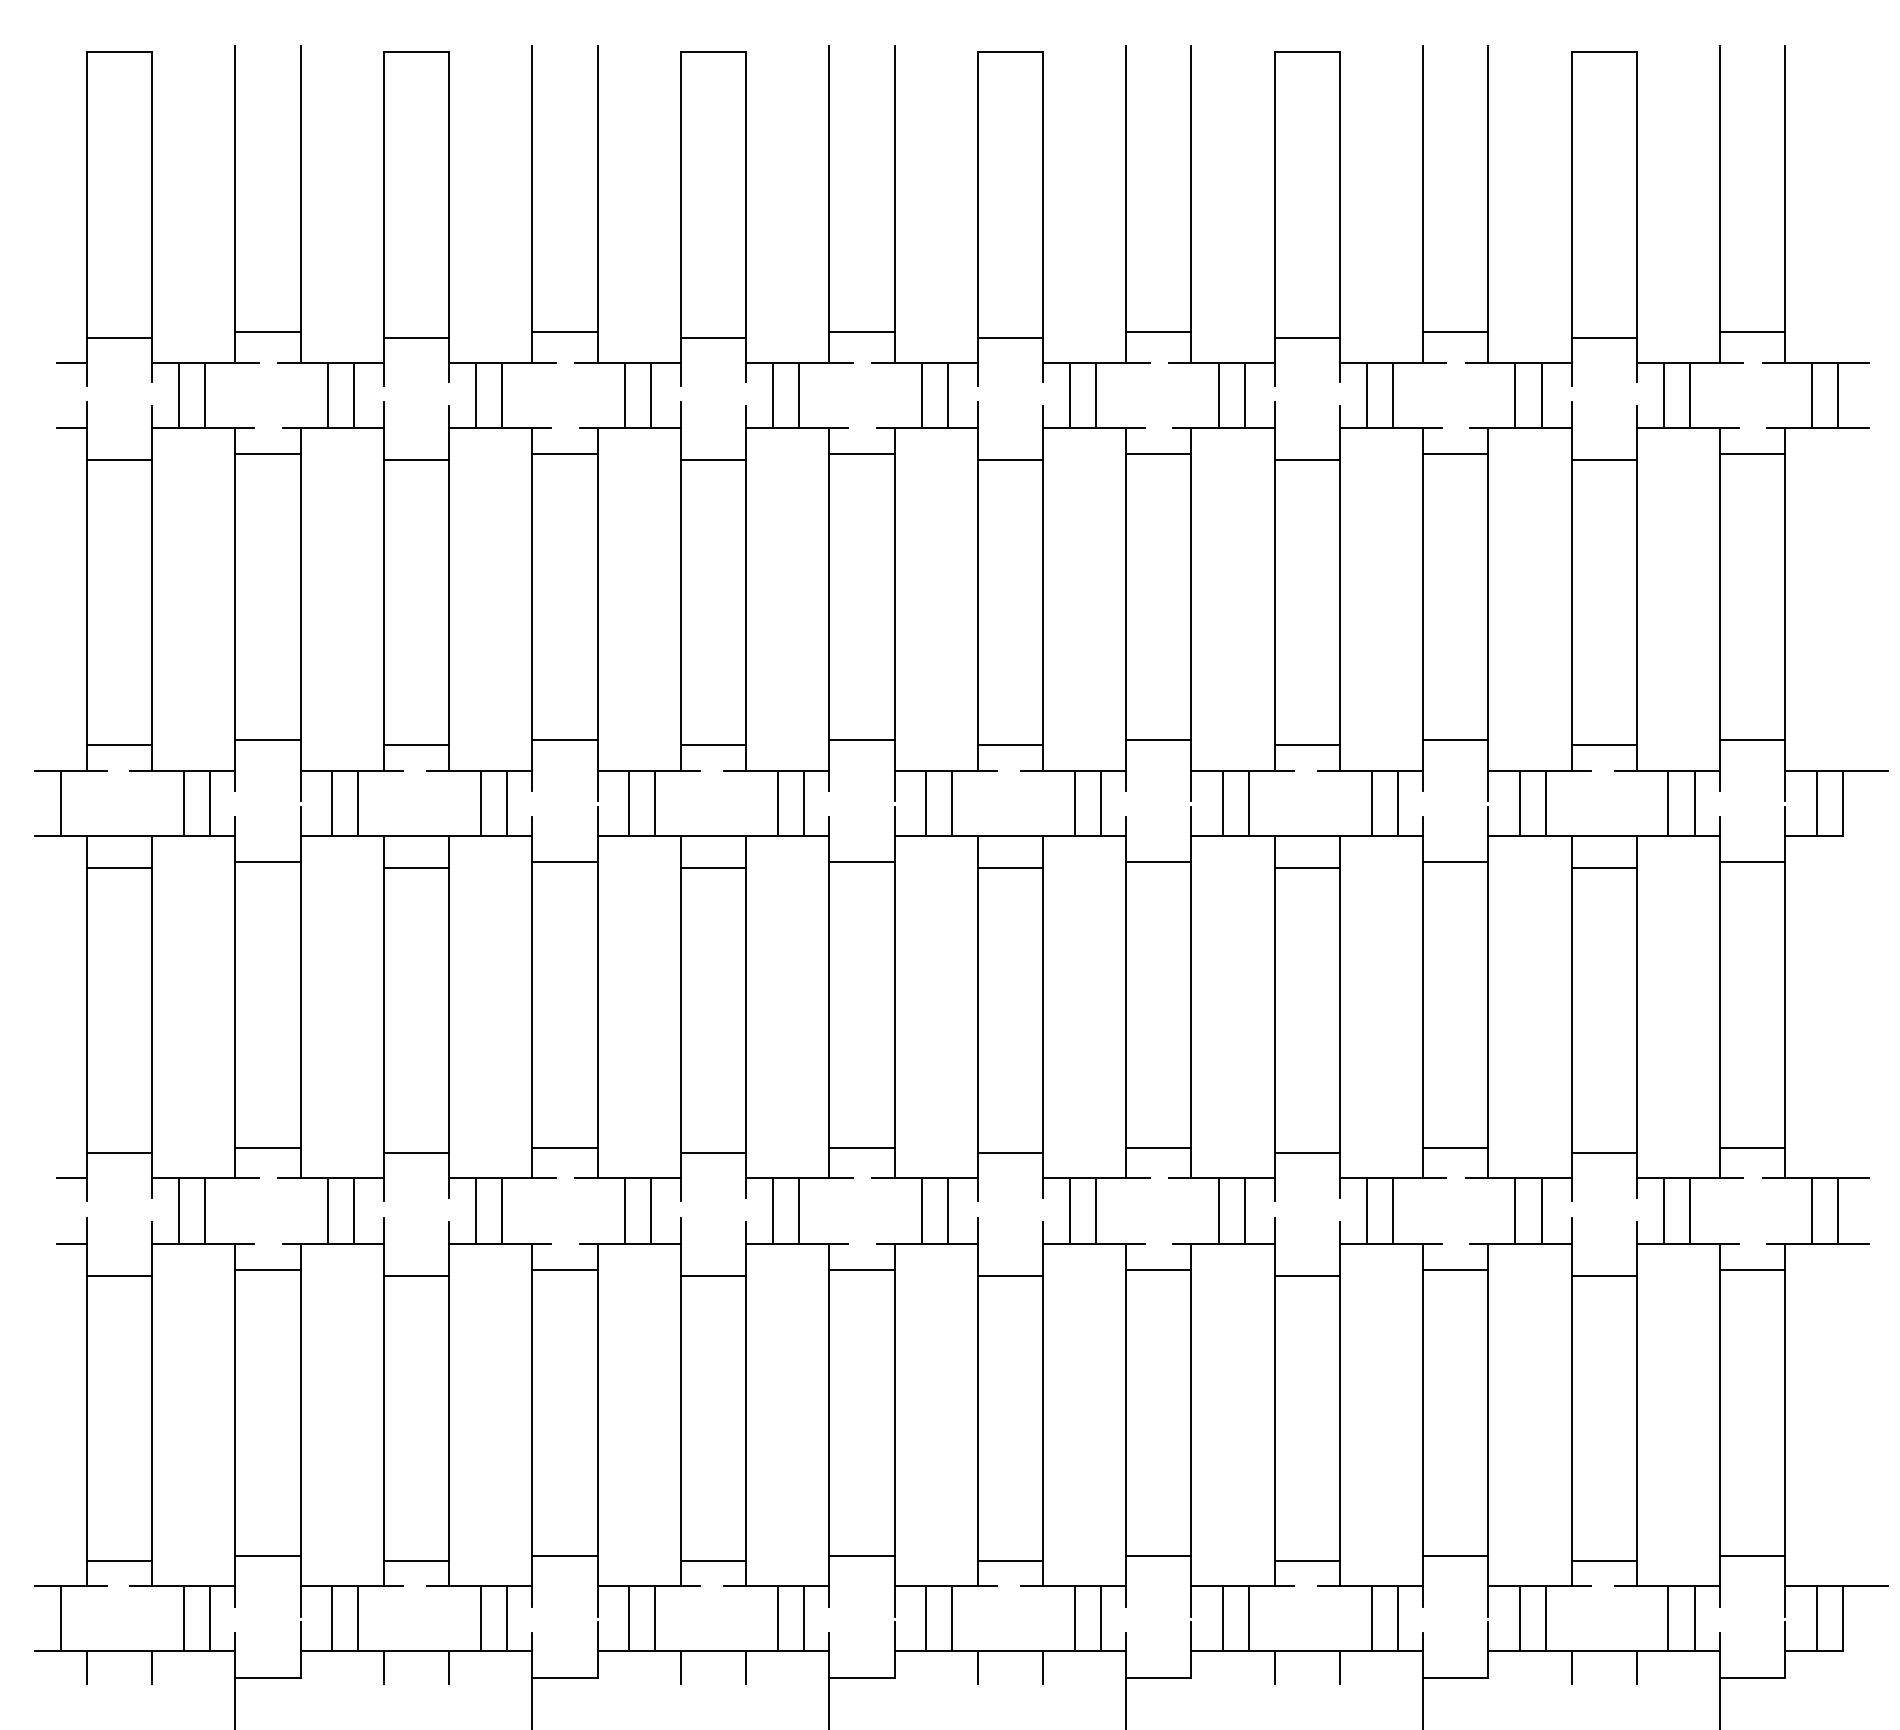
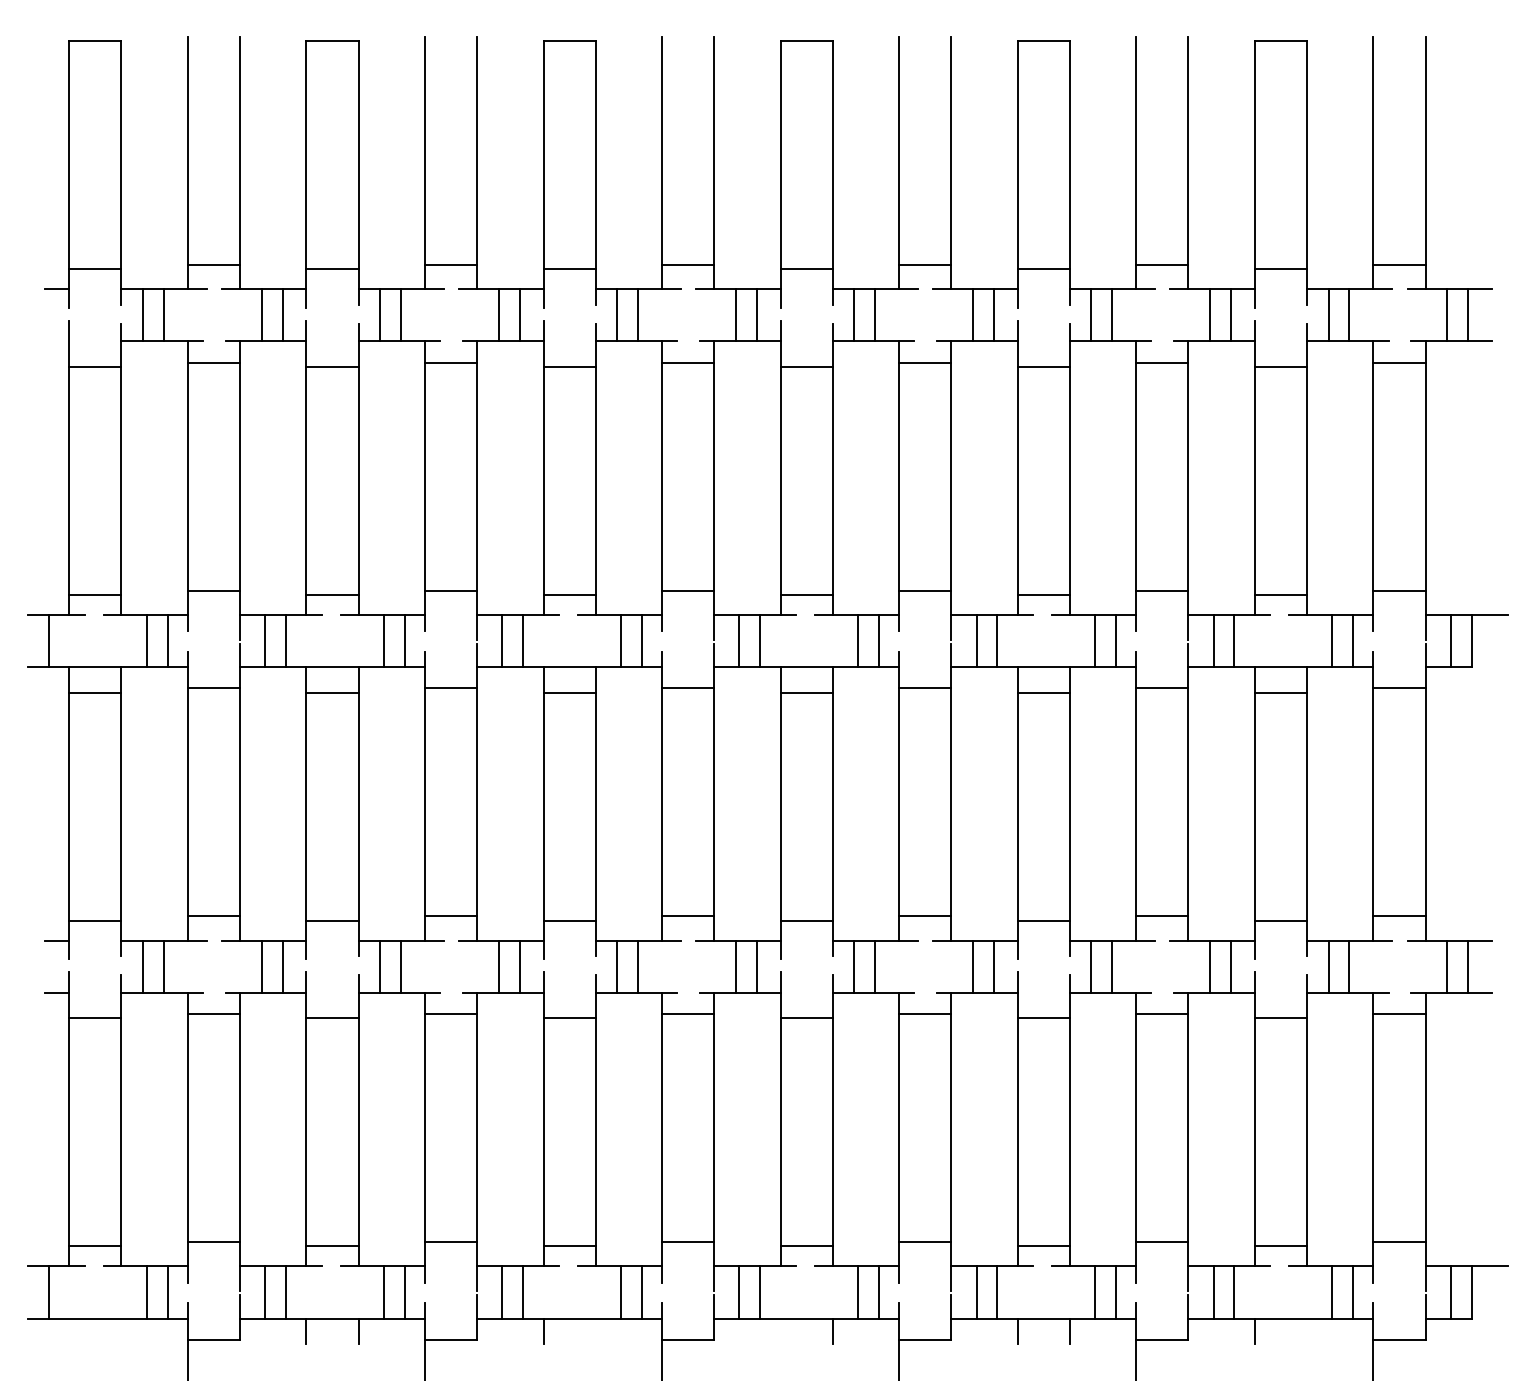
line: (71, 427) -> (57, 341), removed
line: (86, 1667) -> (68, 1331), removed
line: (152, 1667) -> (121, 1331), removed
line: (746, 1667) -> (596, 1331), removed
line: (977, 1667) -> (780, 1331), removed
line: (1636, 1667) -> (1306, 1331), removed

